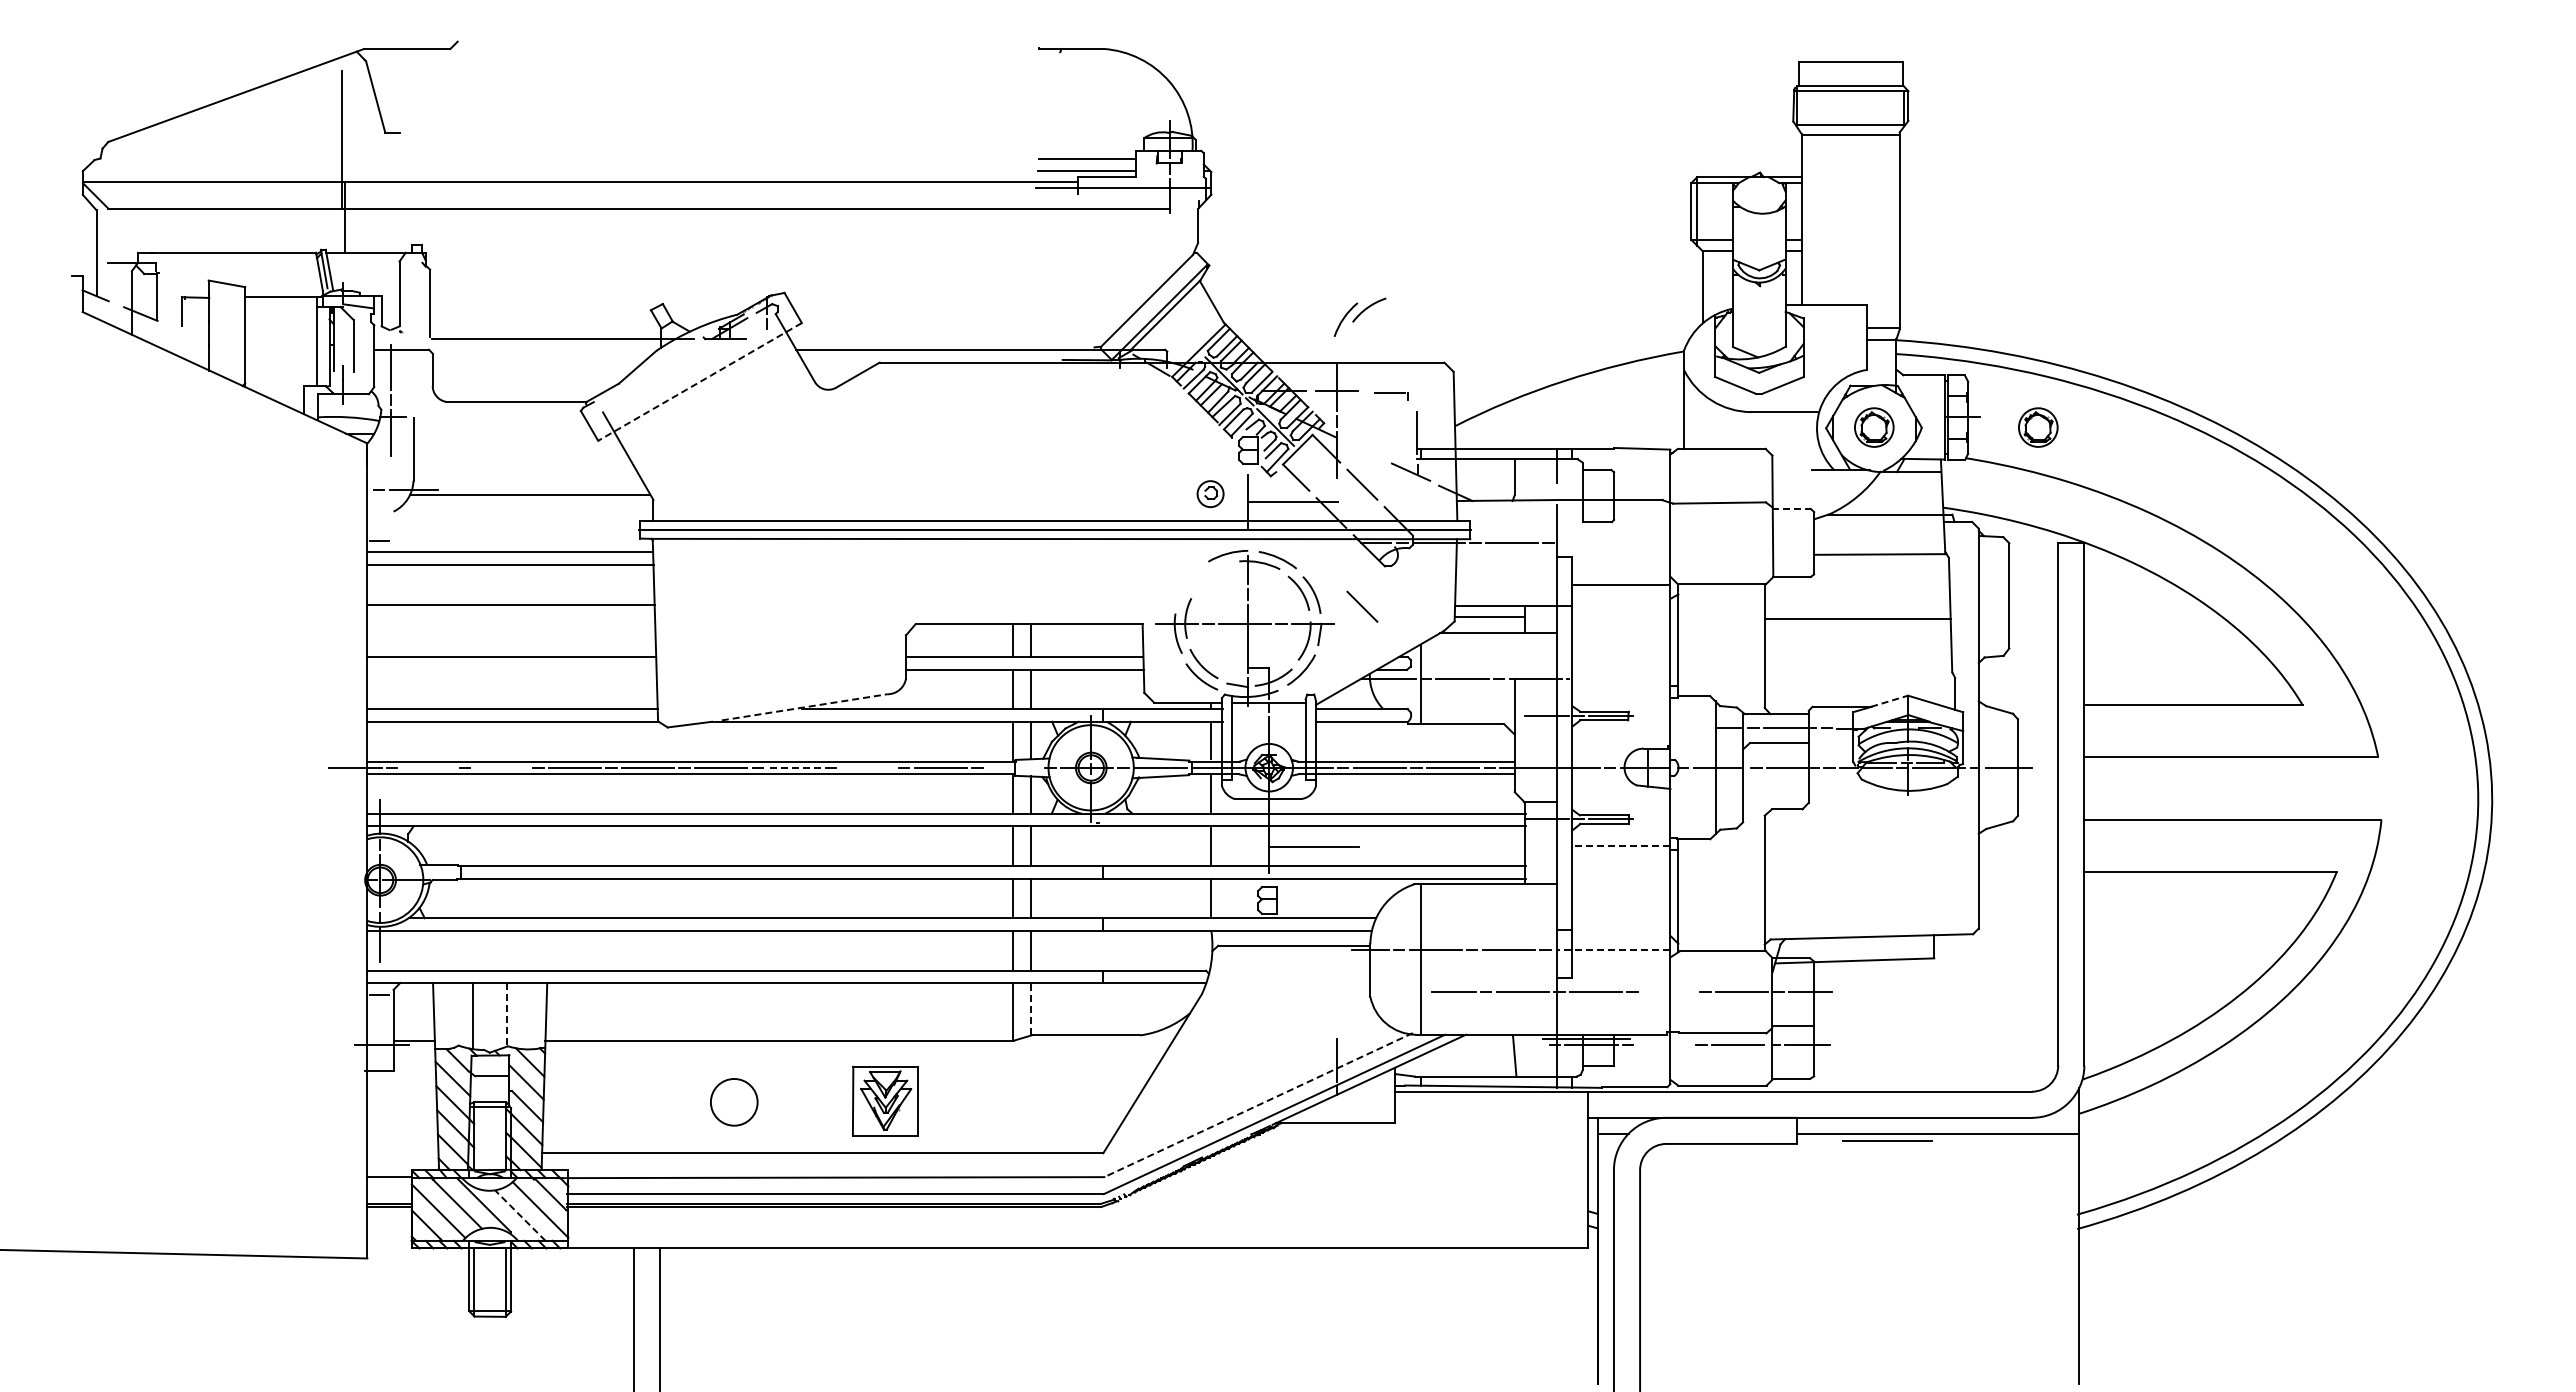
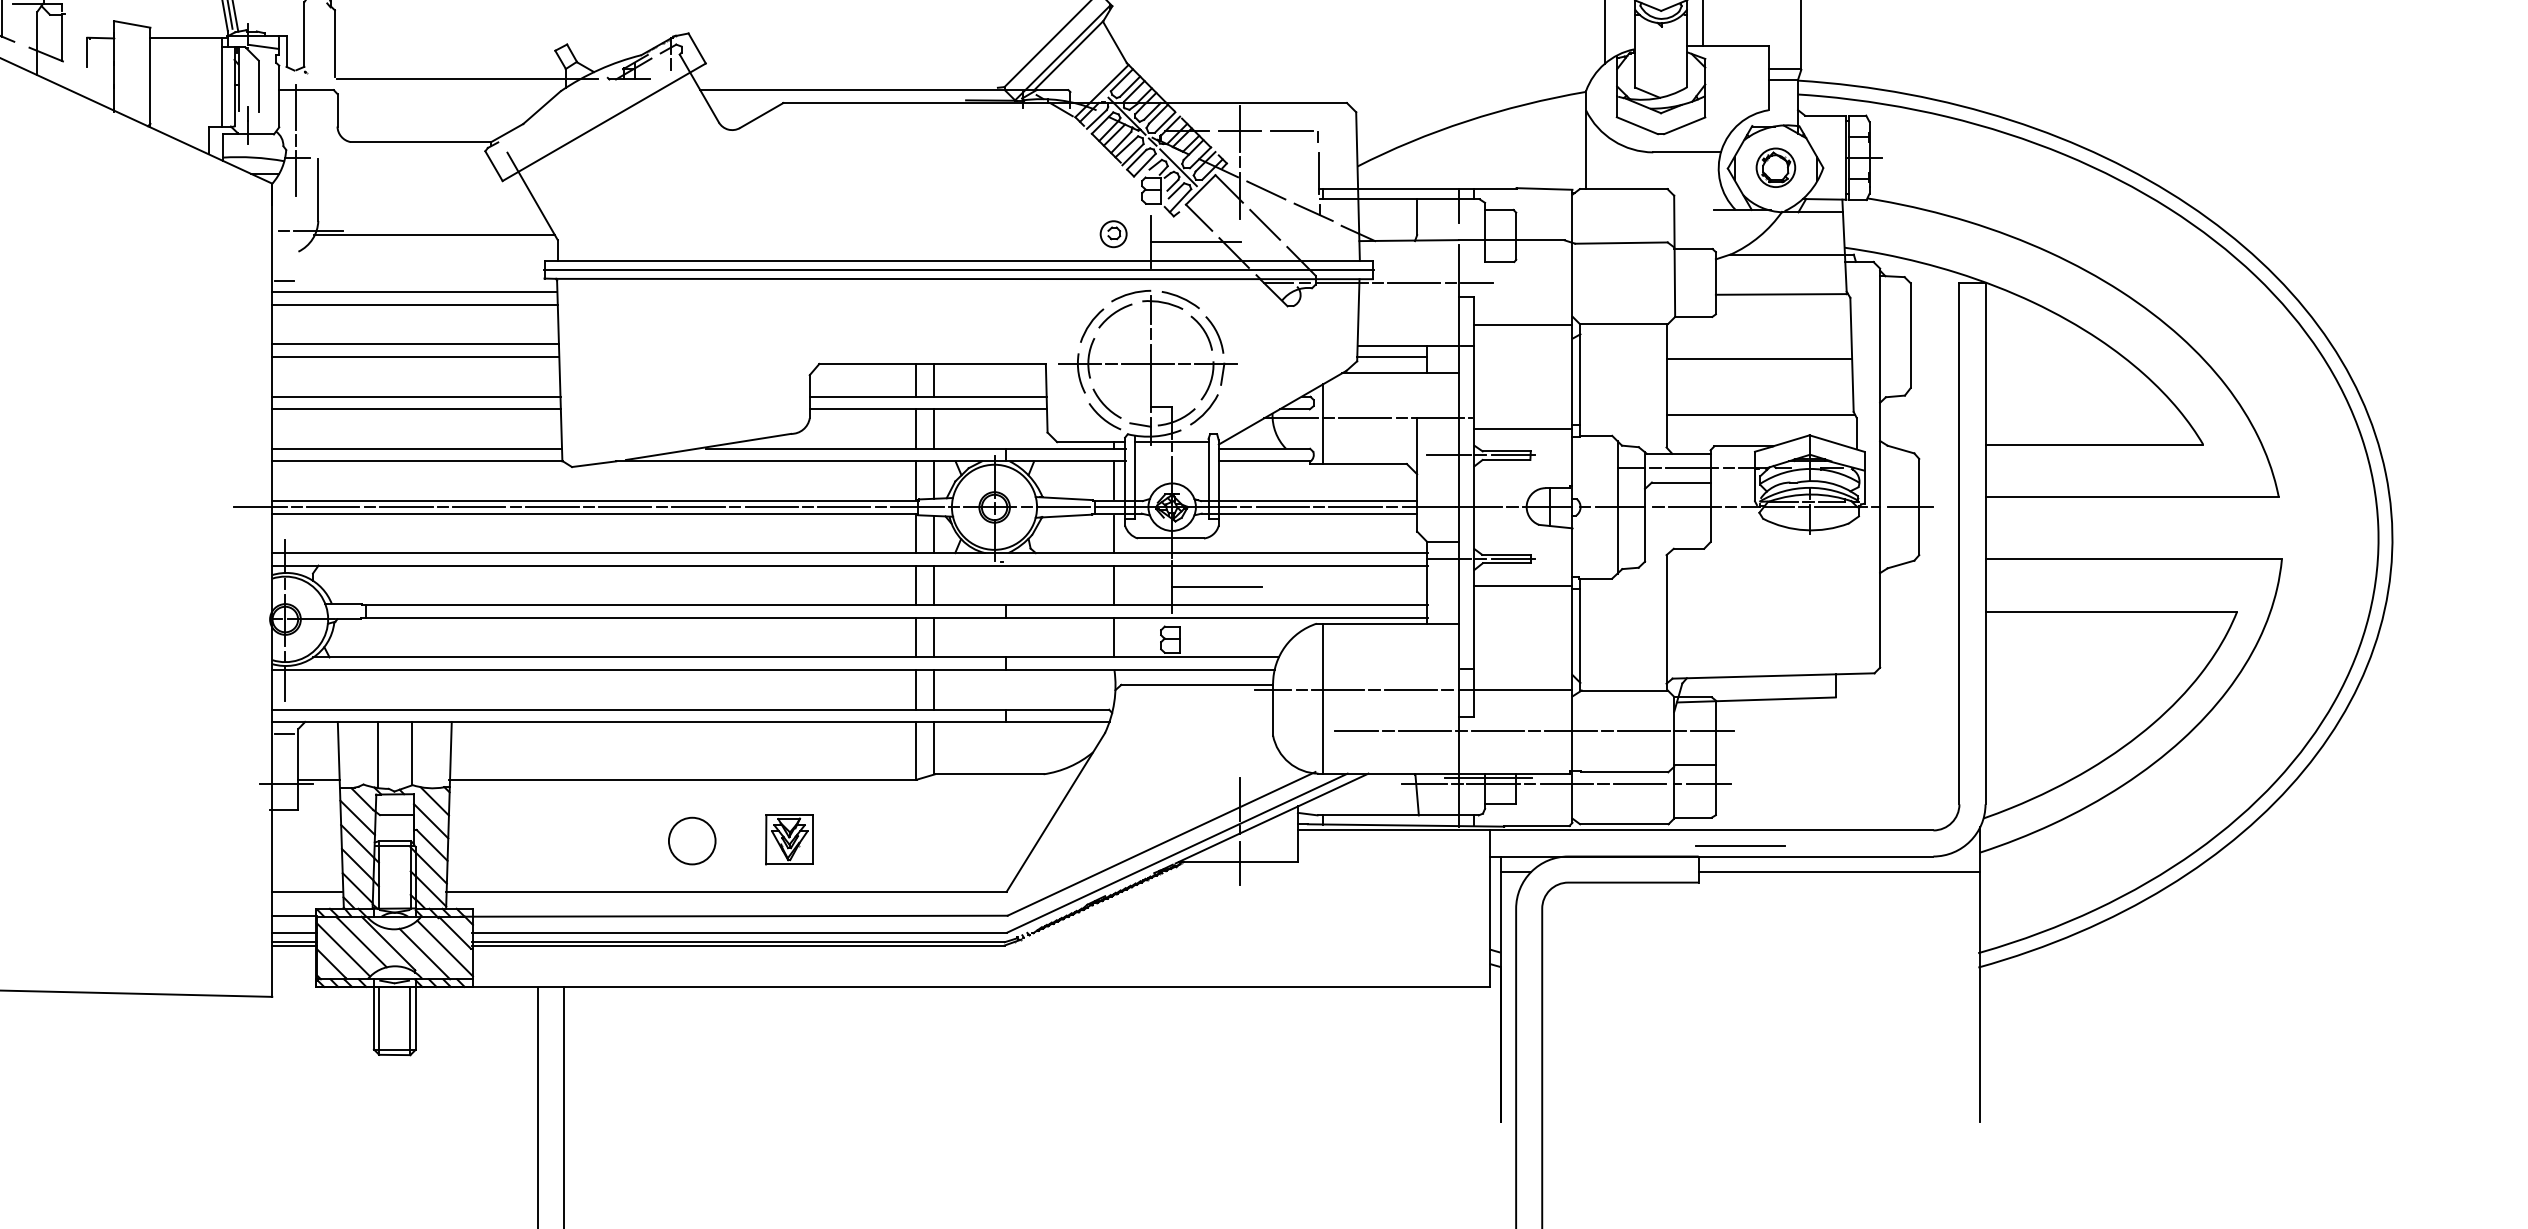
part: (1359, 316) -> (1105, 322), moved
line: (700, 381) -> (604, 121), dashed -> solid
part: (1391, 396) -> (1294, 136), size x1.43
part: (2038, 427) -> (1939, 167), removed
line: (1363, 450) -> (1266, 190), added
line: (1792, 509) -> (1694, 249), dashed -> solid
line: (1574, 542) -> (1476, 282), added
line: (1362, 606) -> (1265, 346), removed
line: (511, 617) -> (416, 357), added
line: (511, 669) -> (416, 409), added
line: (1858, 675) -> (1760, 415), added
line: (1621, 688) -> (1523, 428), added
line: (1890, 701) -> (1792, 441), dashed -> solid
line: (804, 707) -> (708, 447), dashed -> solid
line: (428, 767) -> (333, 506), added
line: (501, 767) -> (406, 506), added
line: (794, 767) -> (698, 506), dashed -> solid
line: (867, 767) -> (771, 506), added
line: (1013, 767) -> (917, 506), added
line: (1620, 846) -> (1522, 585), dashed -> solid
line: (1613, 950) -> (1515, 689), dashed -> solid
line: (1668, 992) -> (1570, 731), added
line: (1030, 1008) -> (933, 747), dashed -> solid
line: (507, 1014) -> (412, 753), dashed -> solid
line: (1521, 1044) -> (1423, 783), added
line: (1664, 1044) -> (1566, 783), added
part: (885, 1100) -> (789, 839), size x0.71
circle: (734, 1102) -> (692, 841), moved
line: (1258, 1105) -> (1161, 844), dashed -> solid
line: (1336, 1124) -> (1239, 863), added
line: (1887, 1140) -> (1740, 846), moved
line: (402, 1152) -> (307, 891), added
line: (389, 1194) -> (294, 933), added
line: (520, 1215) -> (425, 954), dashed -> solid

